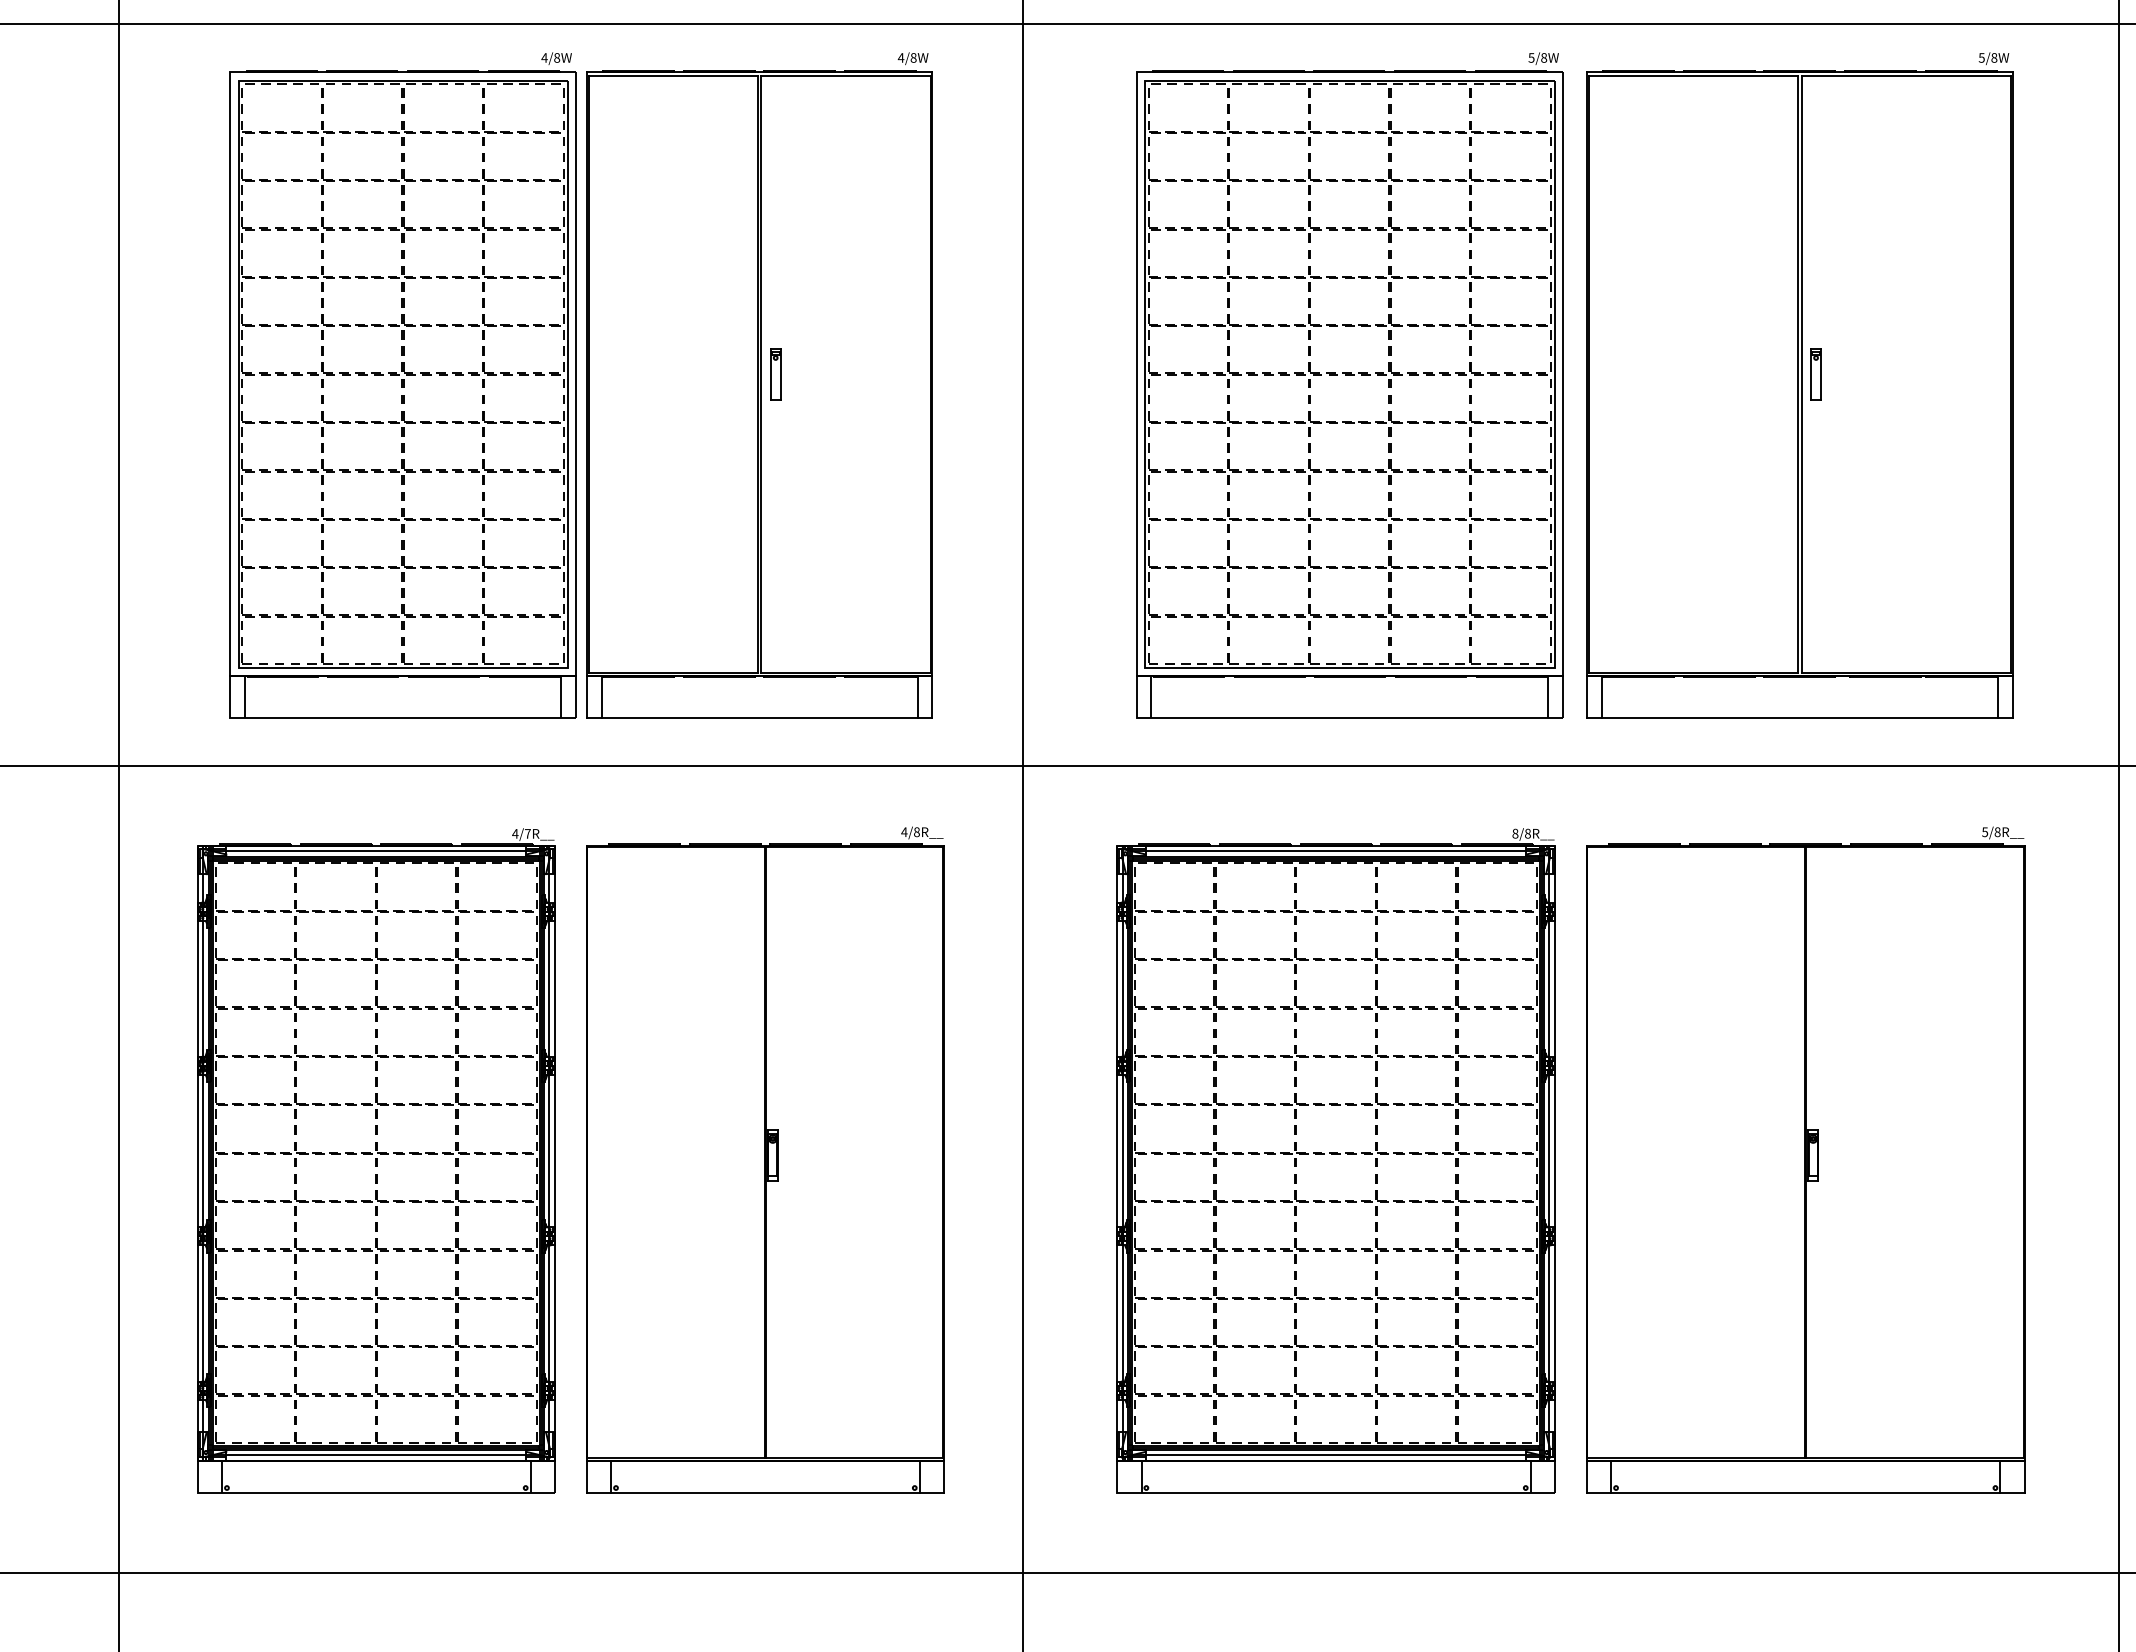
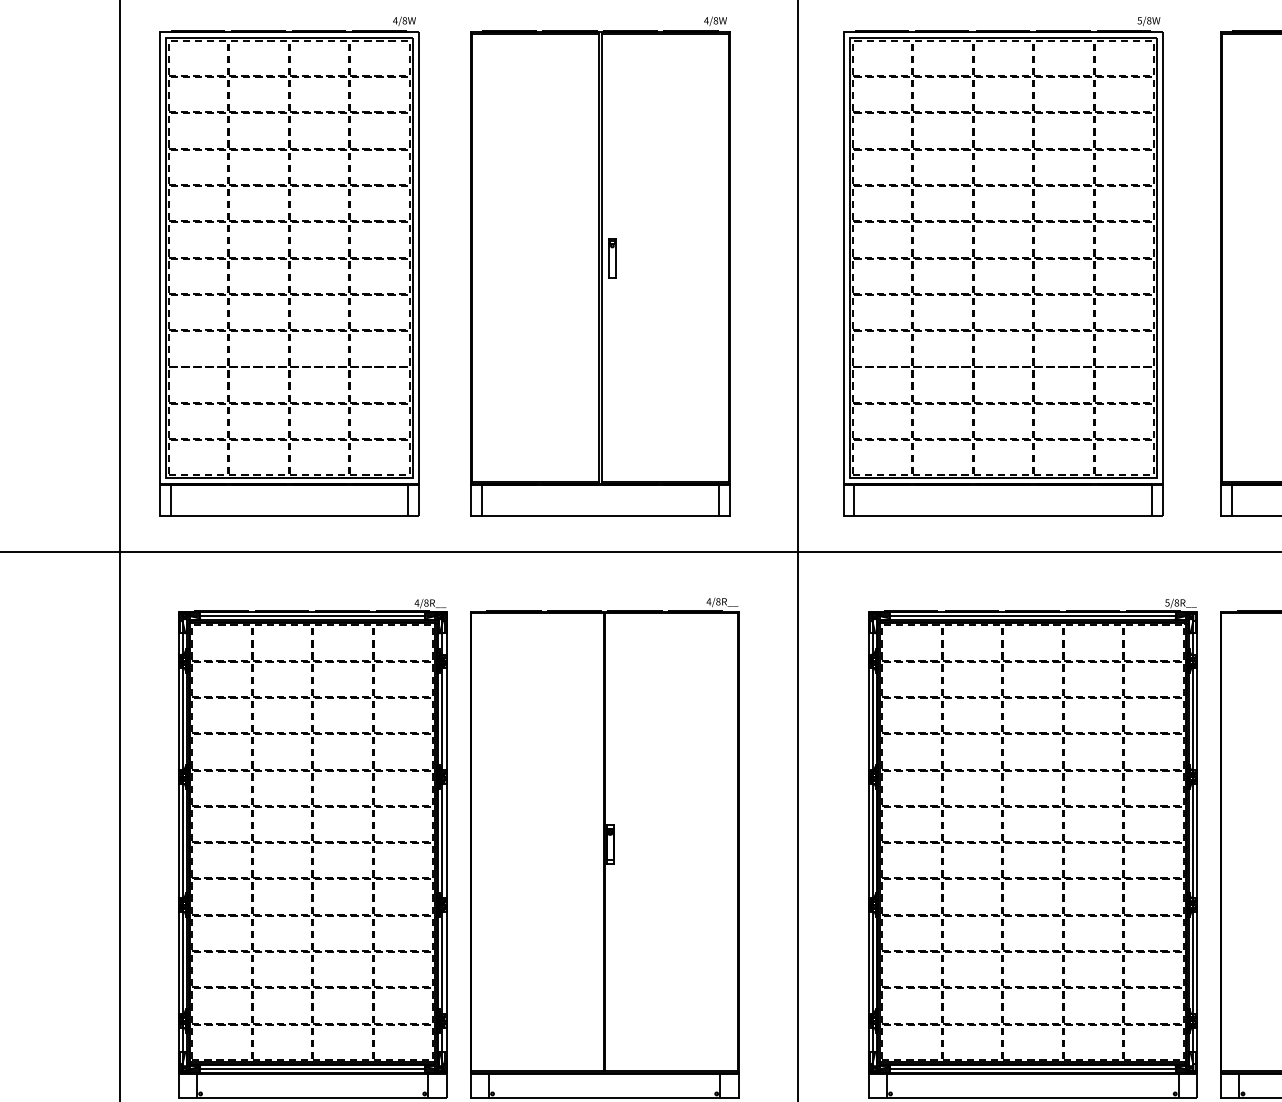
part: (402, 385) -> (288, 266), moved
part: (1349, 385) -> (1003, 266), moved
text: (527, 833) -> (426, 602), 4/7R__ -> 4/8R__
text: (1515, 833) -> (1167, 602), 8/8R__ -> 5/8R__

